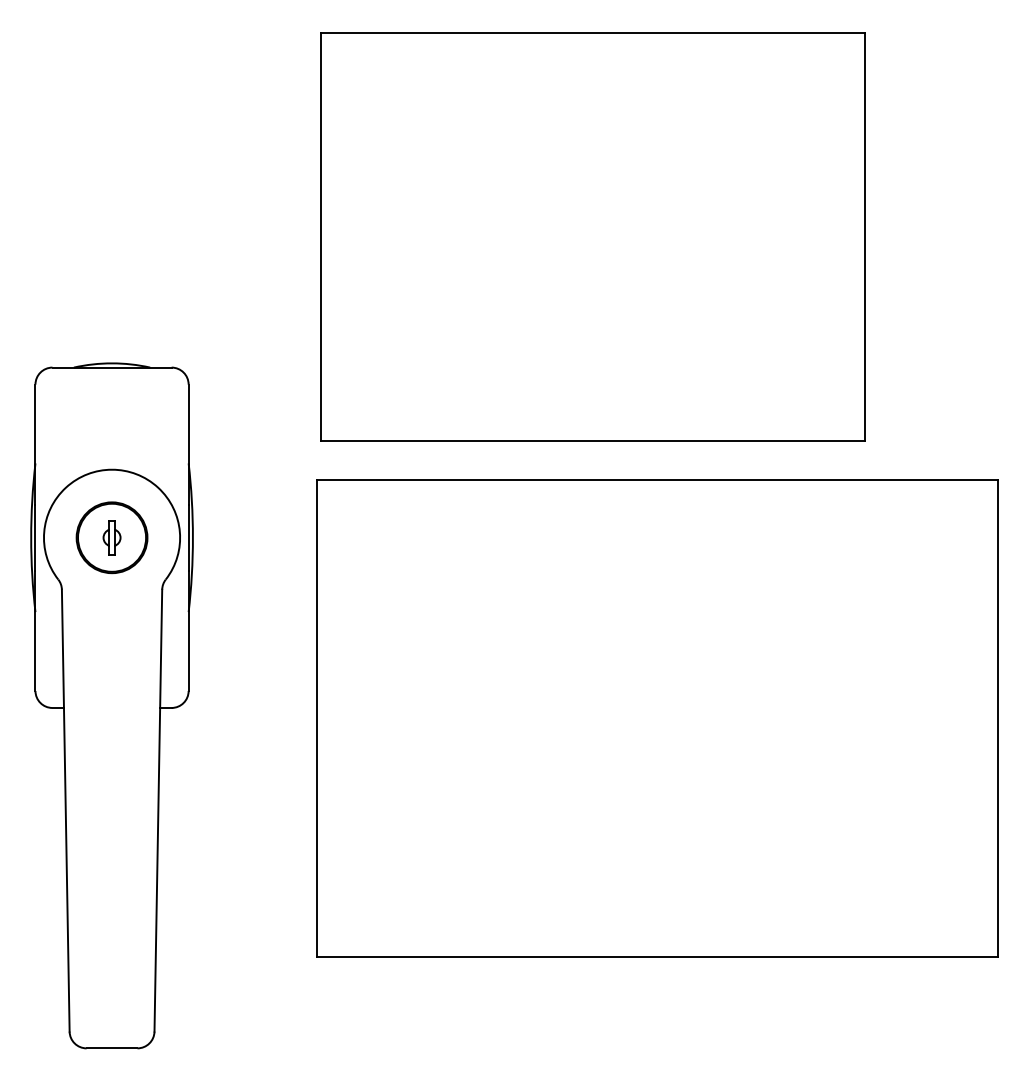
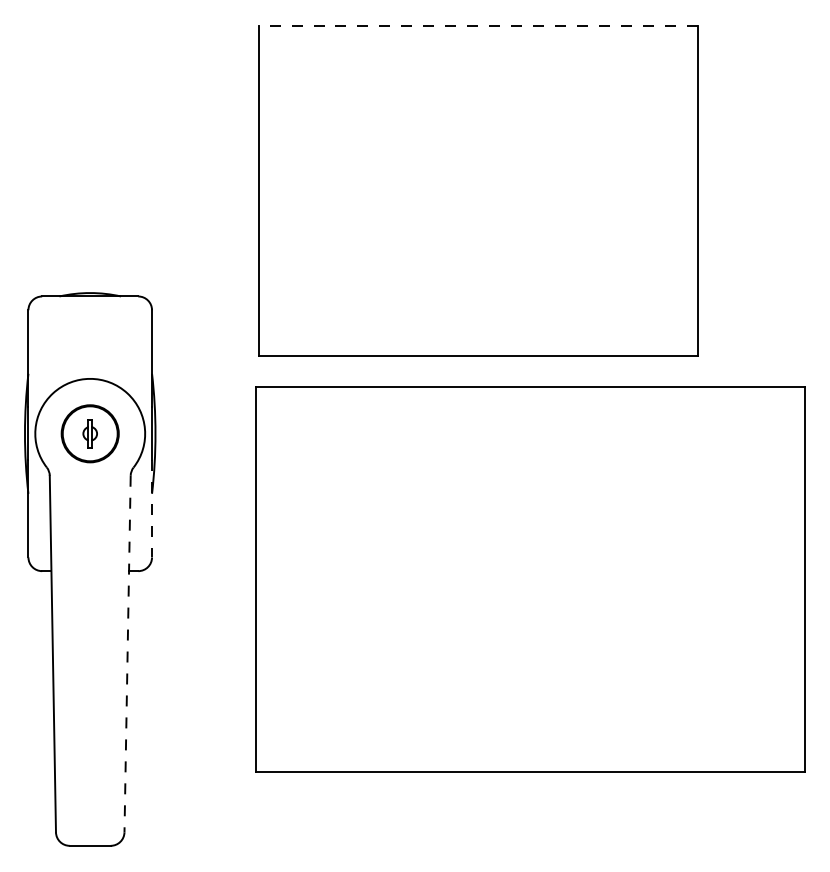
line: (593, 33) -> (478, 26), solid -> dashed
line: (189, 630) -> (152, 508), solid -> dashed
line: (158, 811) -> (127, 654), solid -> dashed

